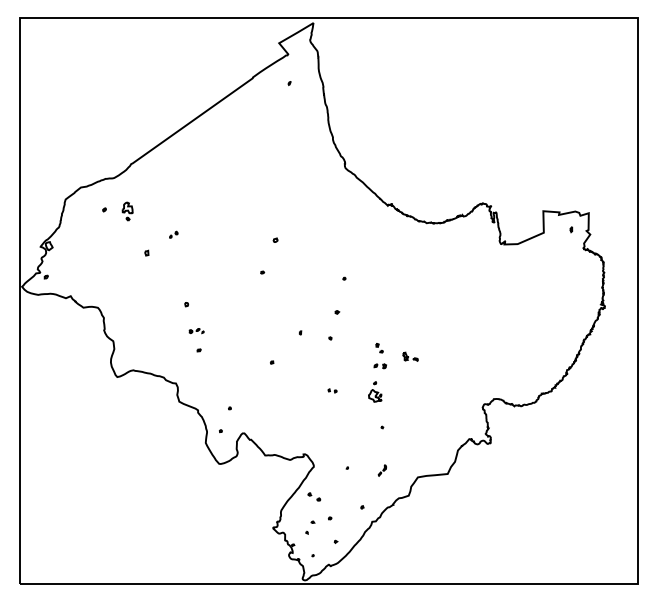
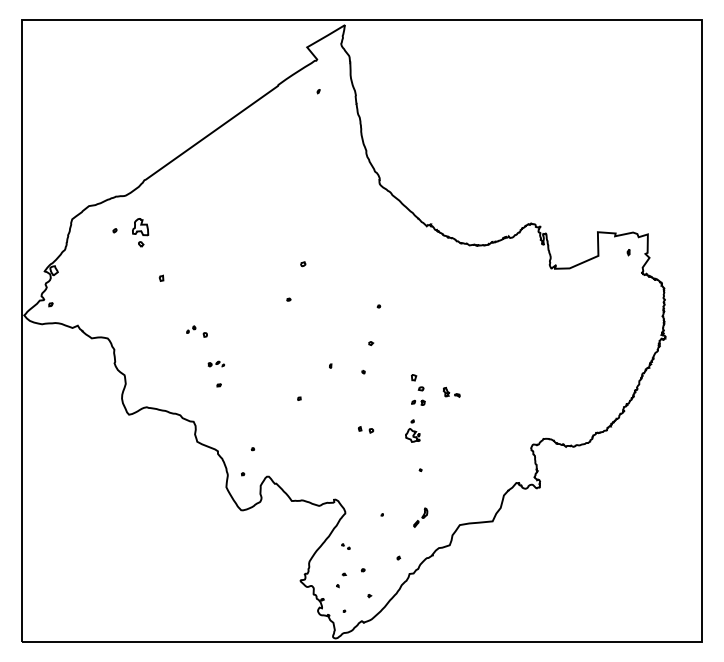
part: (127, 211) -> (140, 232), size x1.4
part: (173, 234) -> (190, 329), moved
part: (379, 348) -> (417, 383), size x1.6
part: (332, 390) -> (365, 429), size x1.6
part: (382, 470) -> (420, 517), size x1.6
part: (314, 496) -> (346, 546), size x0.6

